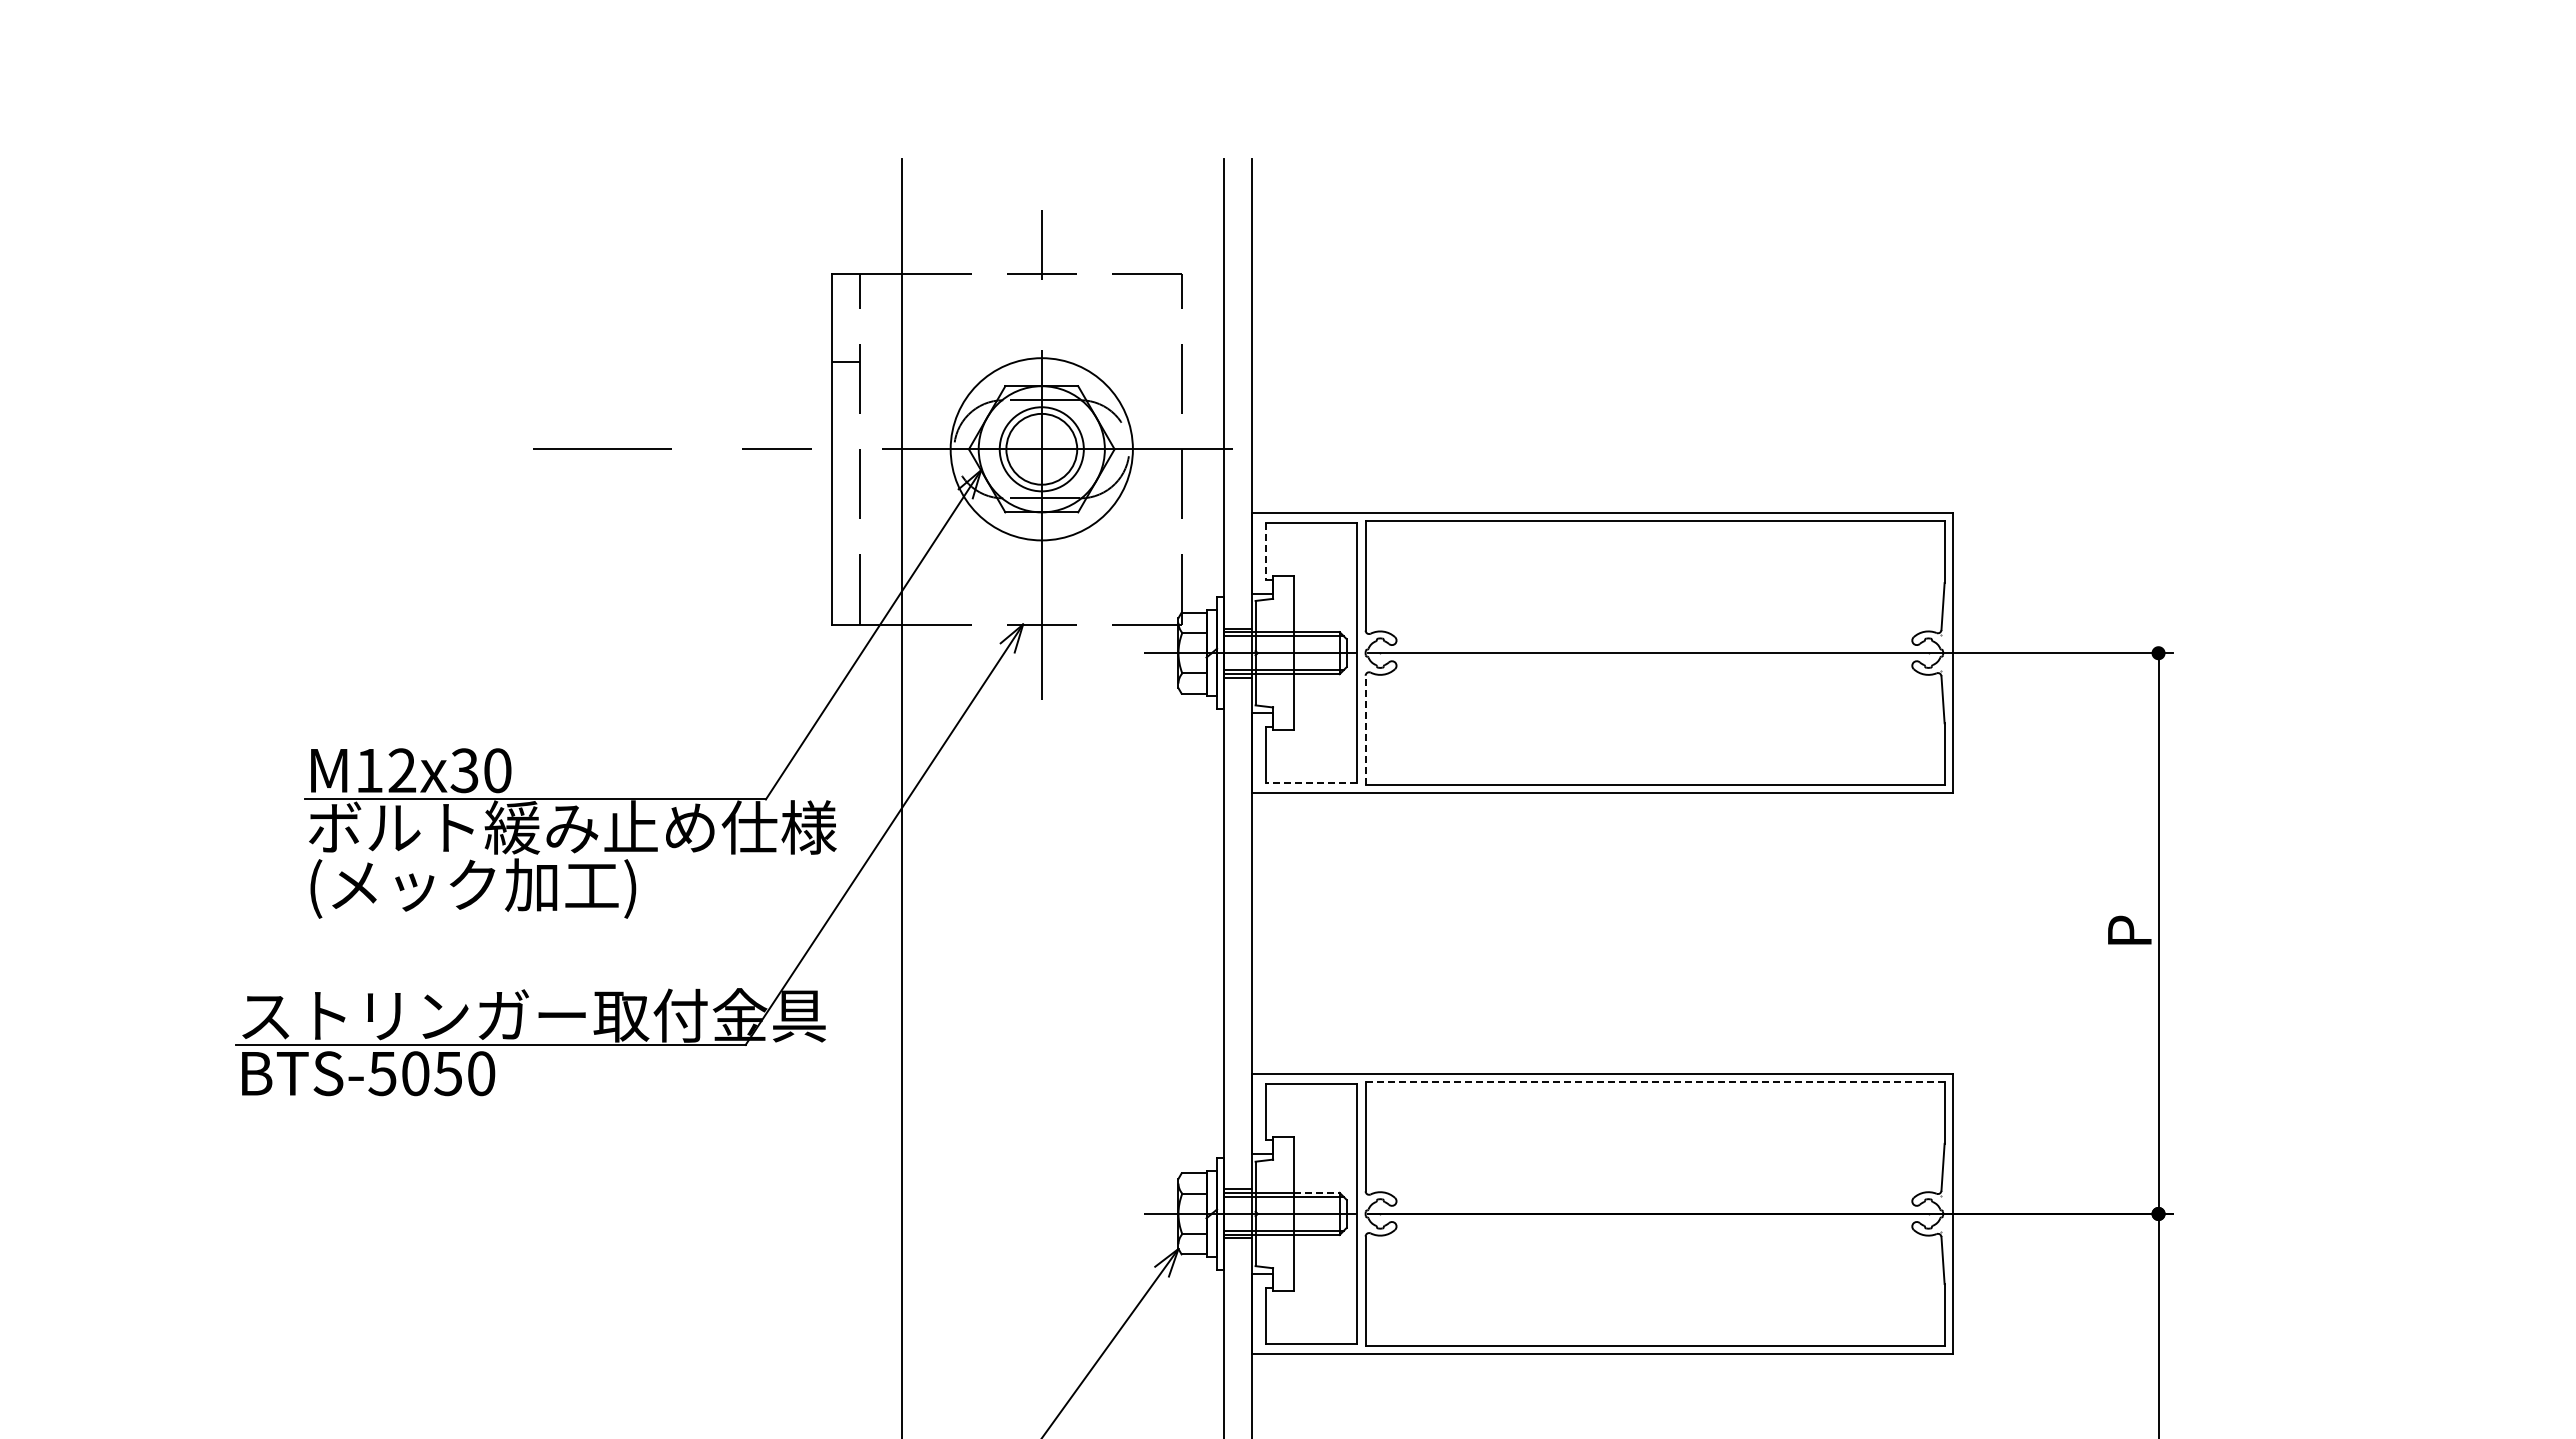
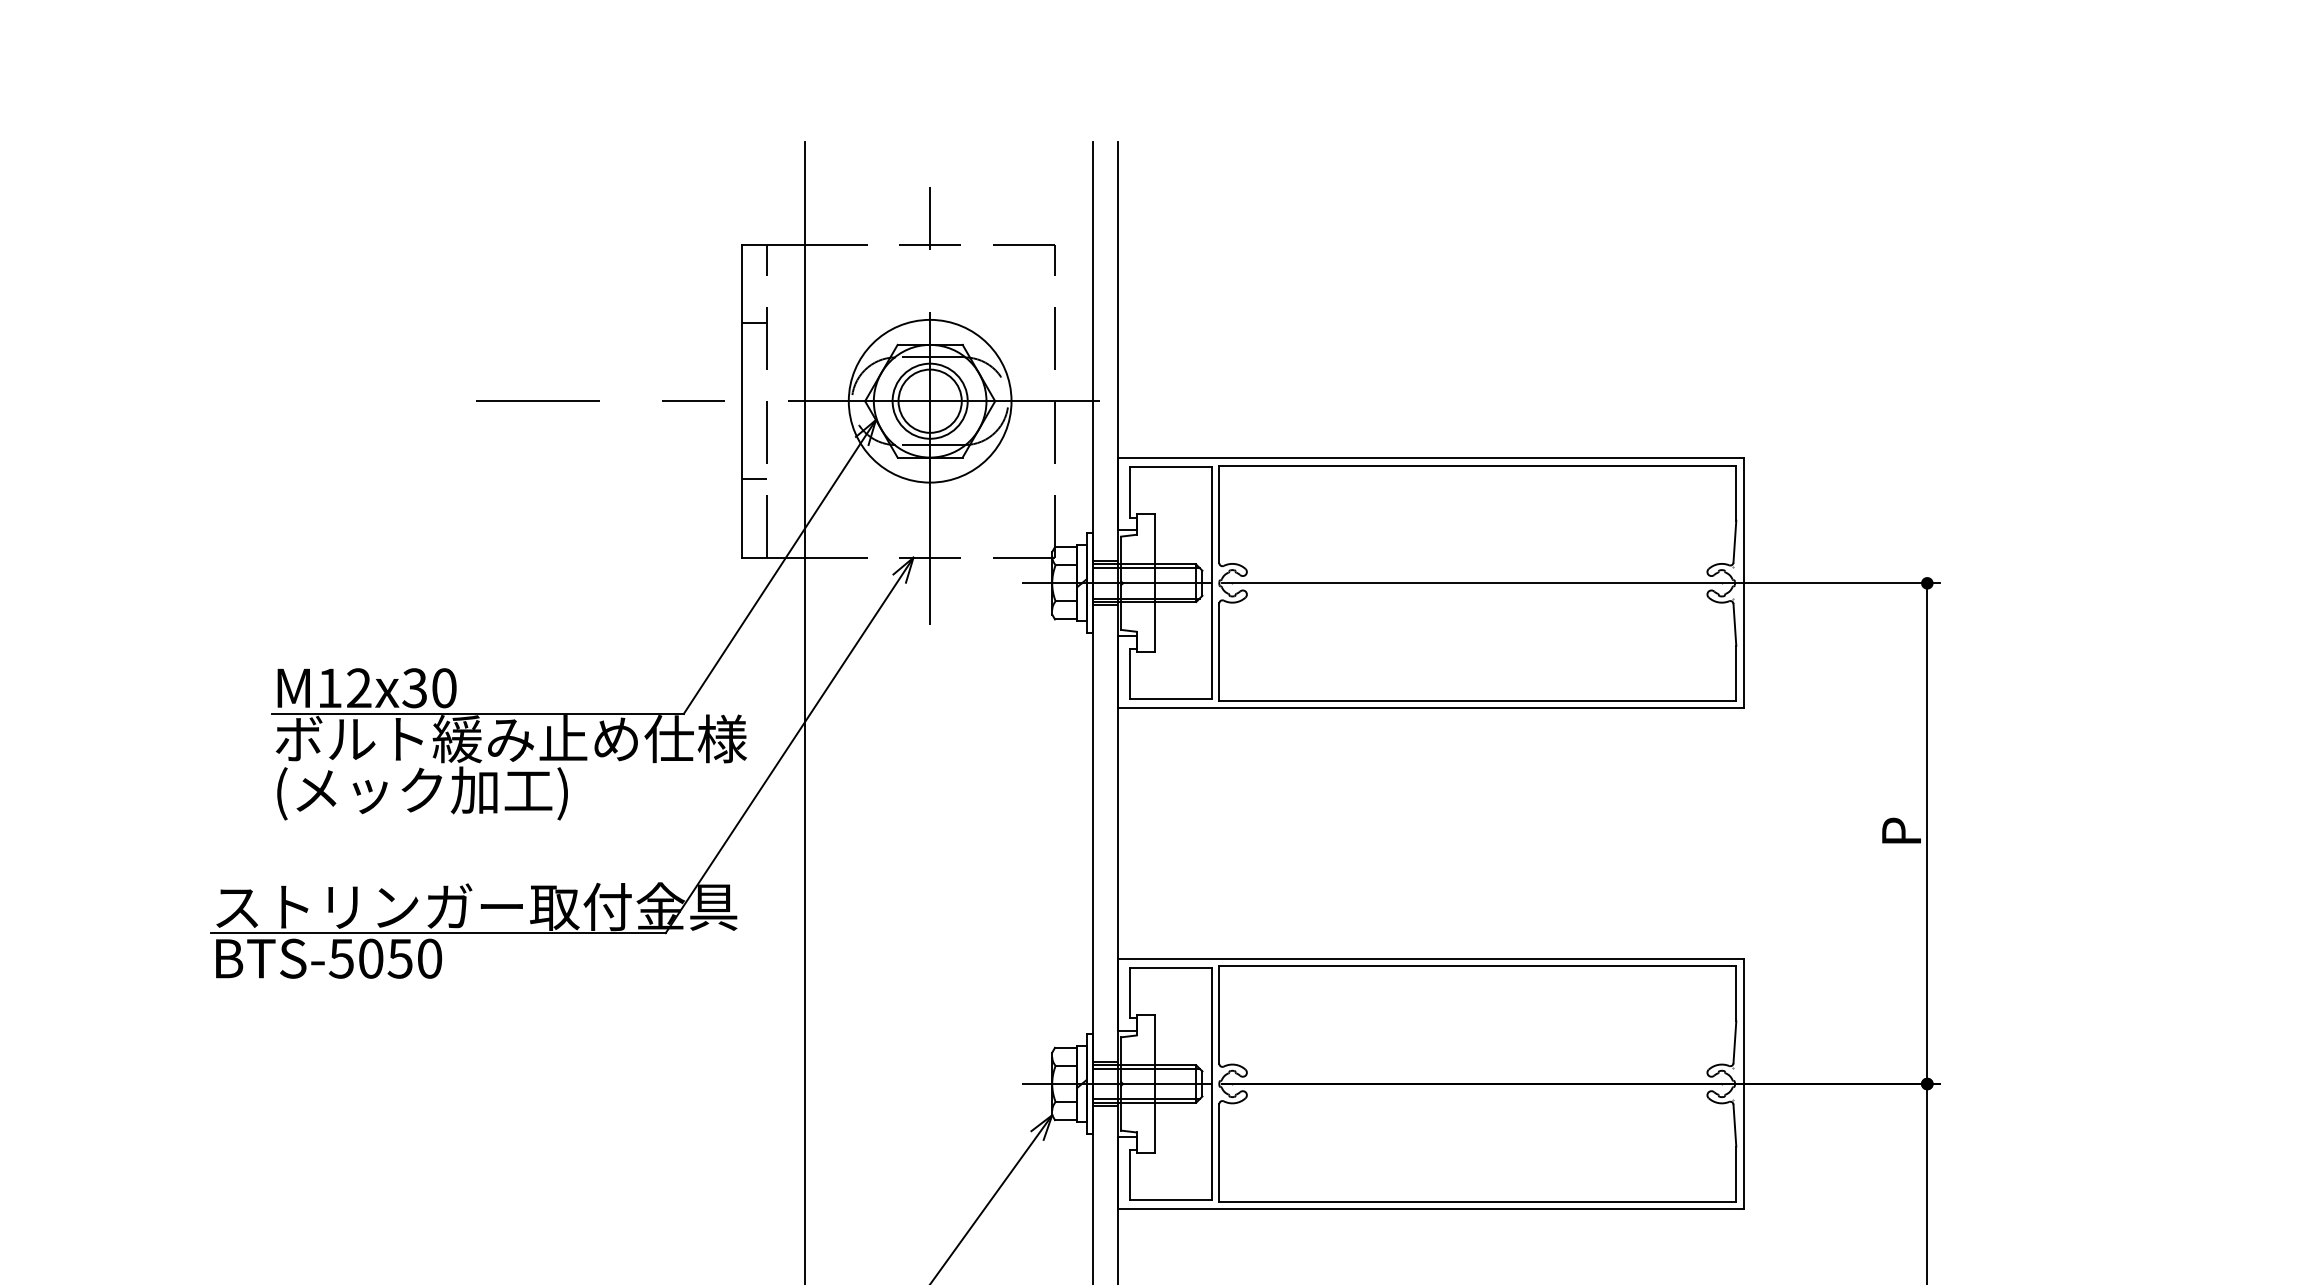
line: (845, 536) -> (754, 479), added
line: (1266, 552) -> (1130, 493), dashed -> solid
line: (1365, 730) -> (1219, 652), dashed -> solid
line: (1311, 782) -> (1170, 698), dashed -> solid
line: (1654, 1082) -> (1477, 966), dashed -> solid
line: (1316, 1192) -> (1175, 1064), dashed -> solid

